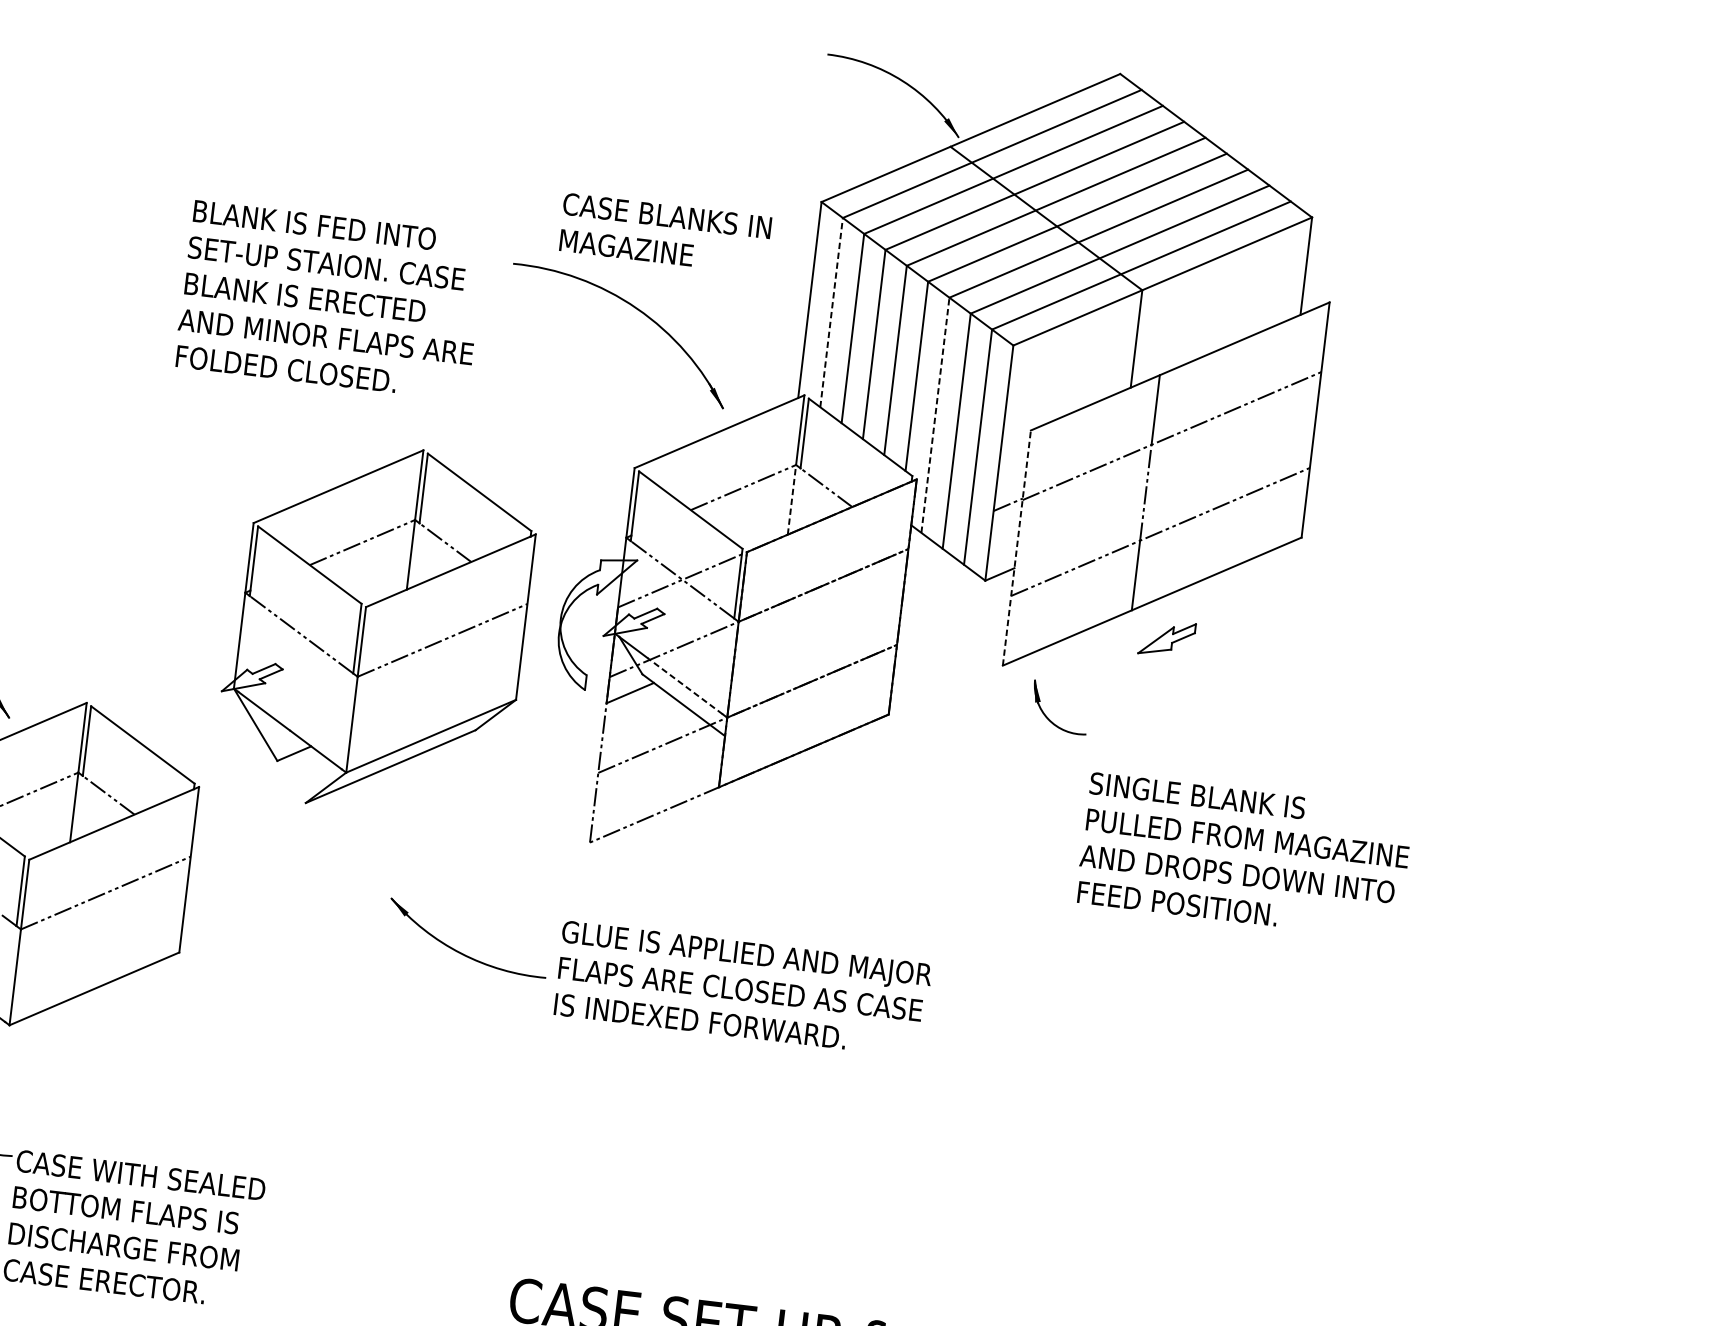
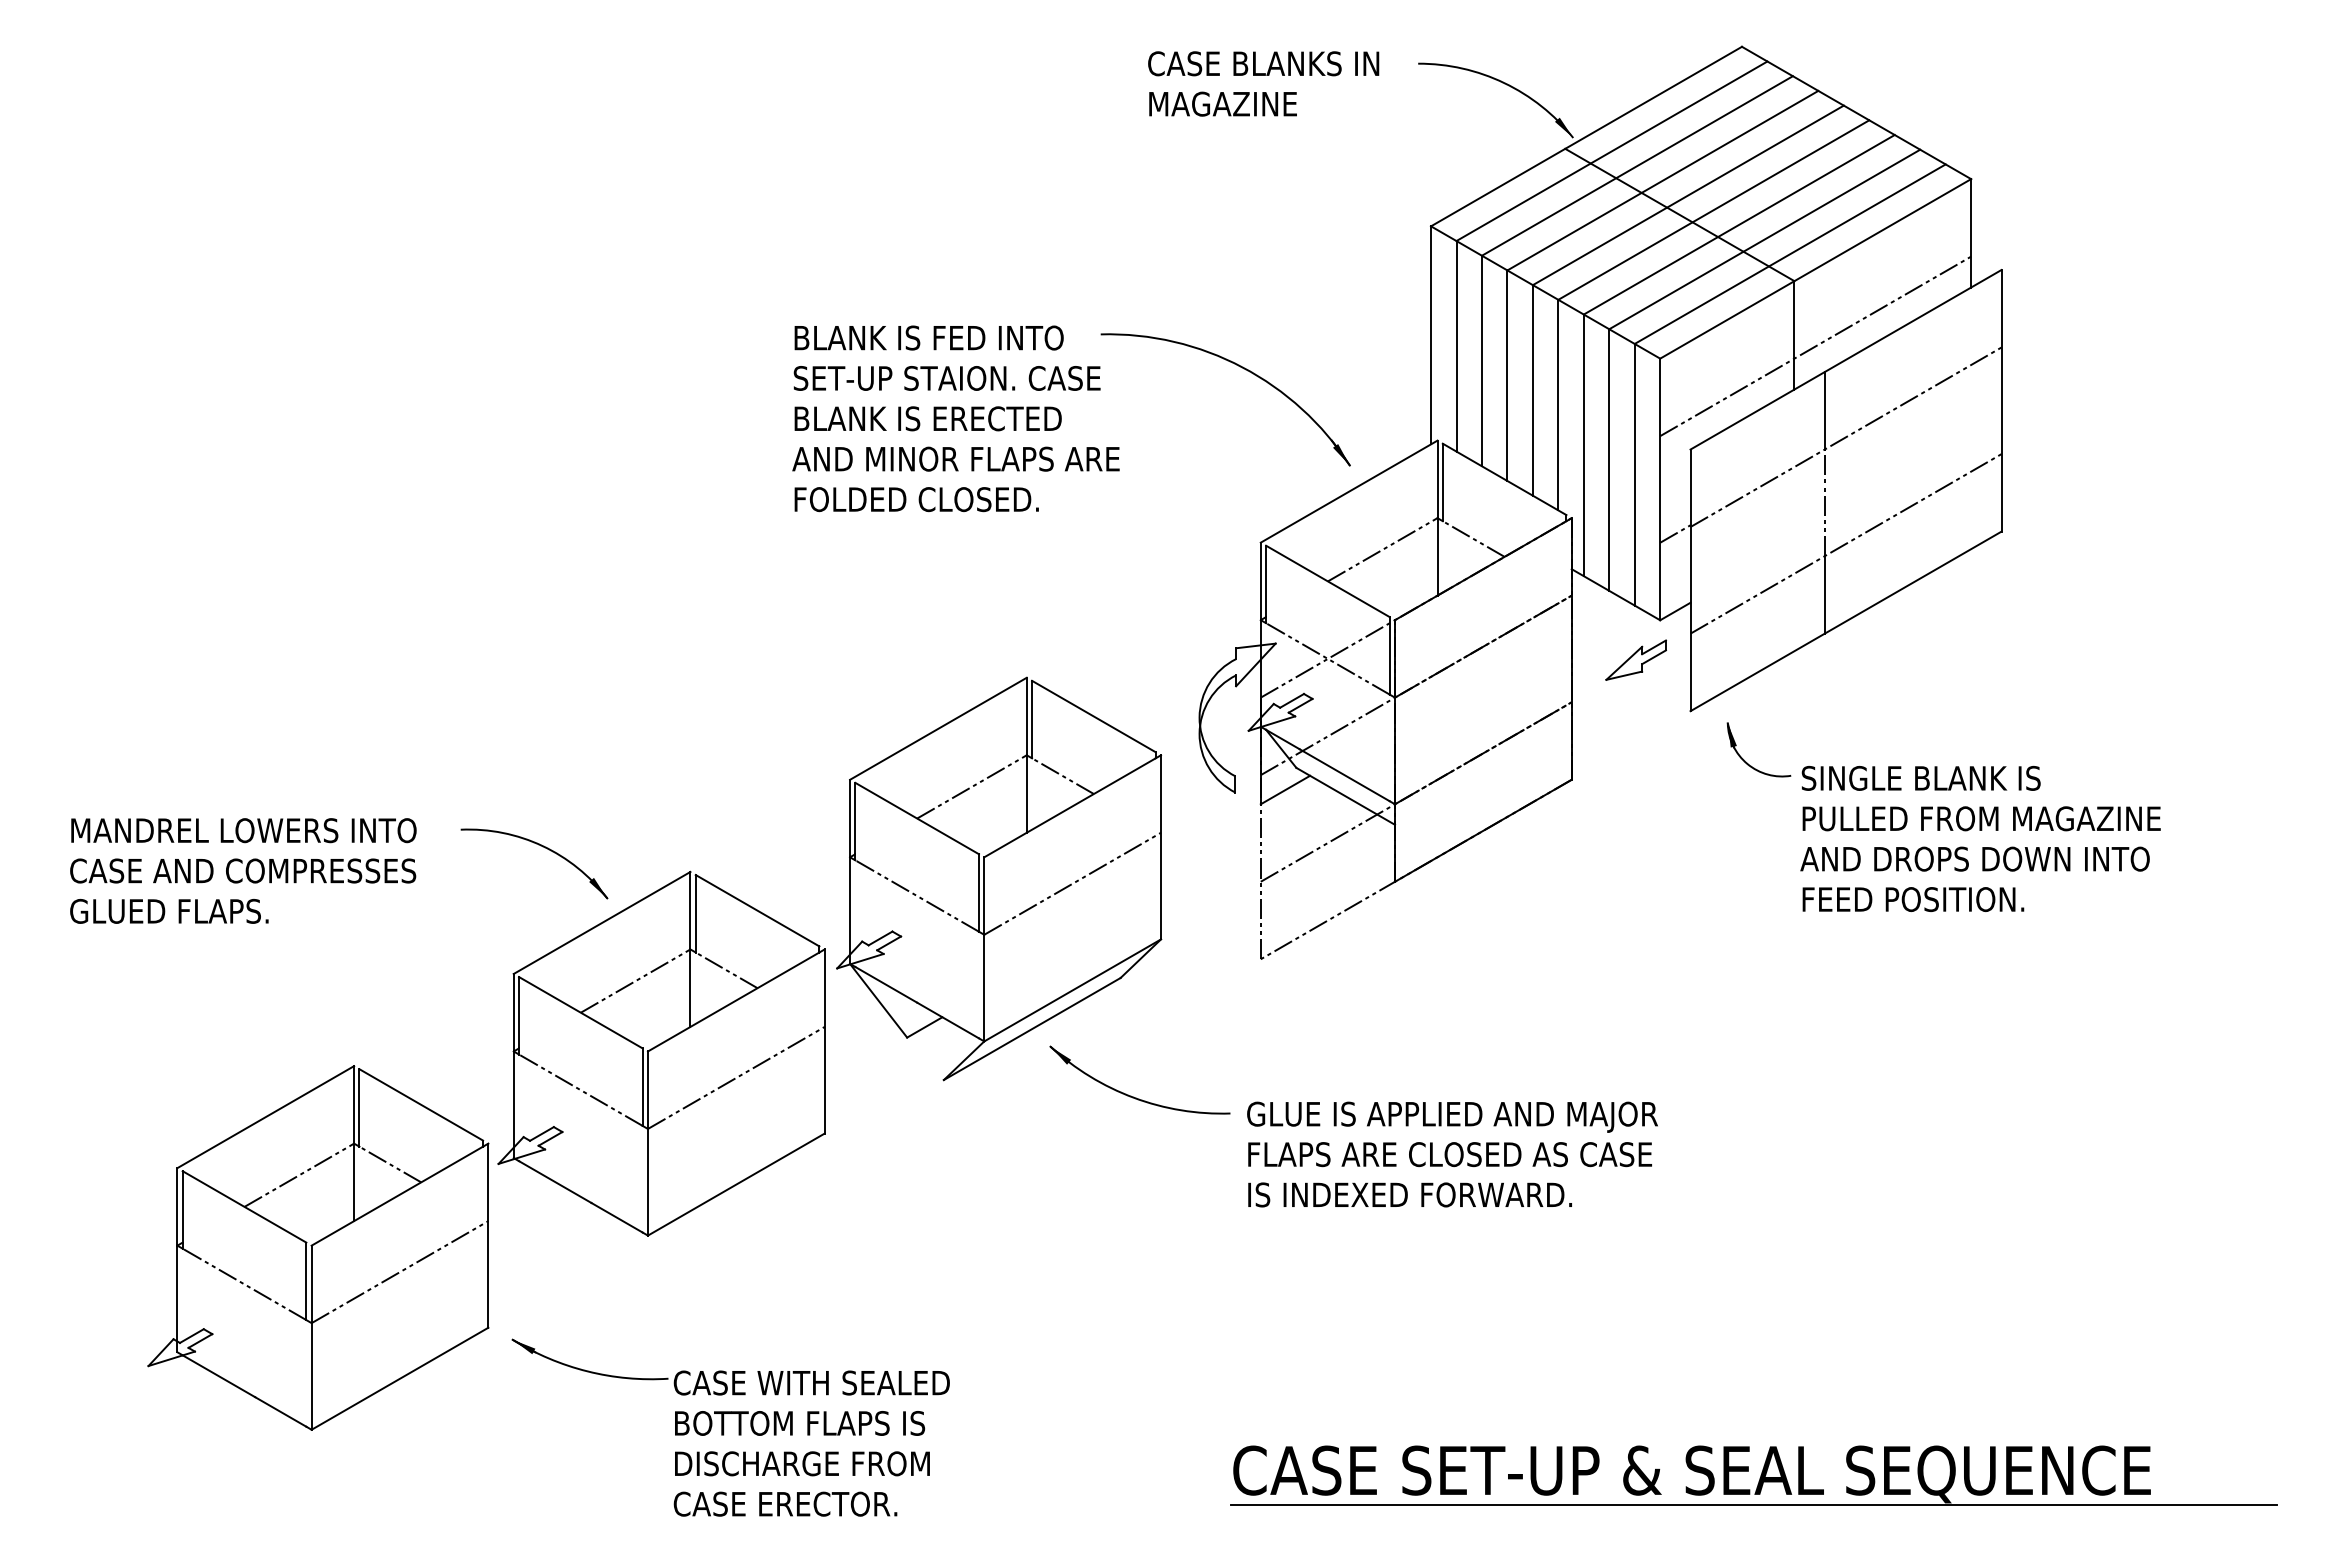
text: (665, 233) -> (1263, 83), moved
text: (329, 300) -> (955, 418), moved
line: (831, 311) -> (1456, 345), dashed -> solid
line: (1154, 351) -> (1815, 346), added
line: (935, 415) -> (1583, 445), dashed -> solid
line: (791, 499) -> (1437, 556), dashed -> solid
line: (1016, 548) -> (1690, 580), dashed -> solid
part: (377, 627) -> (999, 878), moved
part: (1166, 638) -> (1635, 659), moved
line: (685, 685) -> (1344, 774), dashed -> solid
text: (1244, 856) -> (1980, 838), moved
text: (742, 989) -> (1452, 1154), moved

